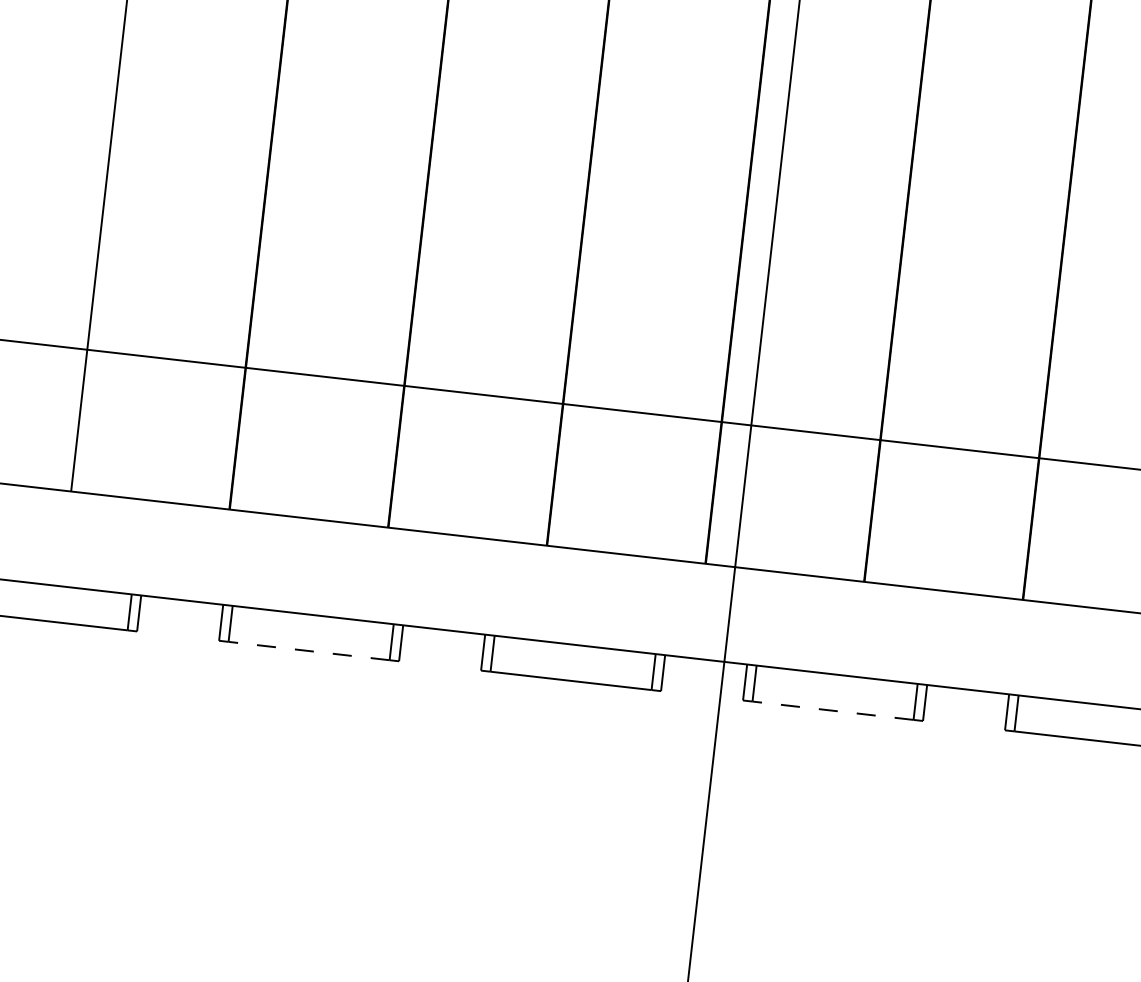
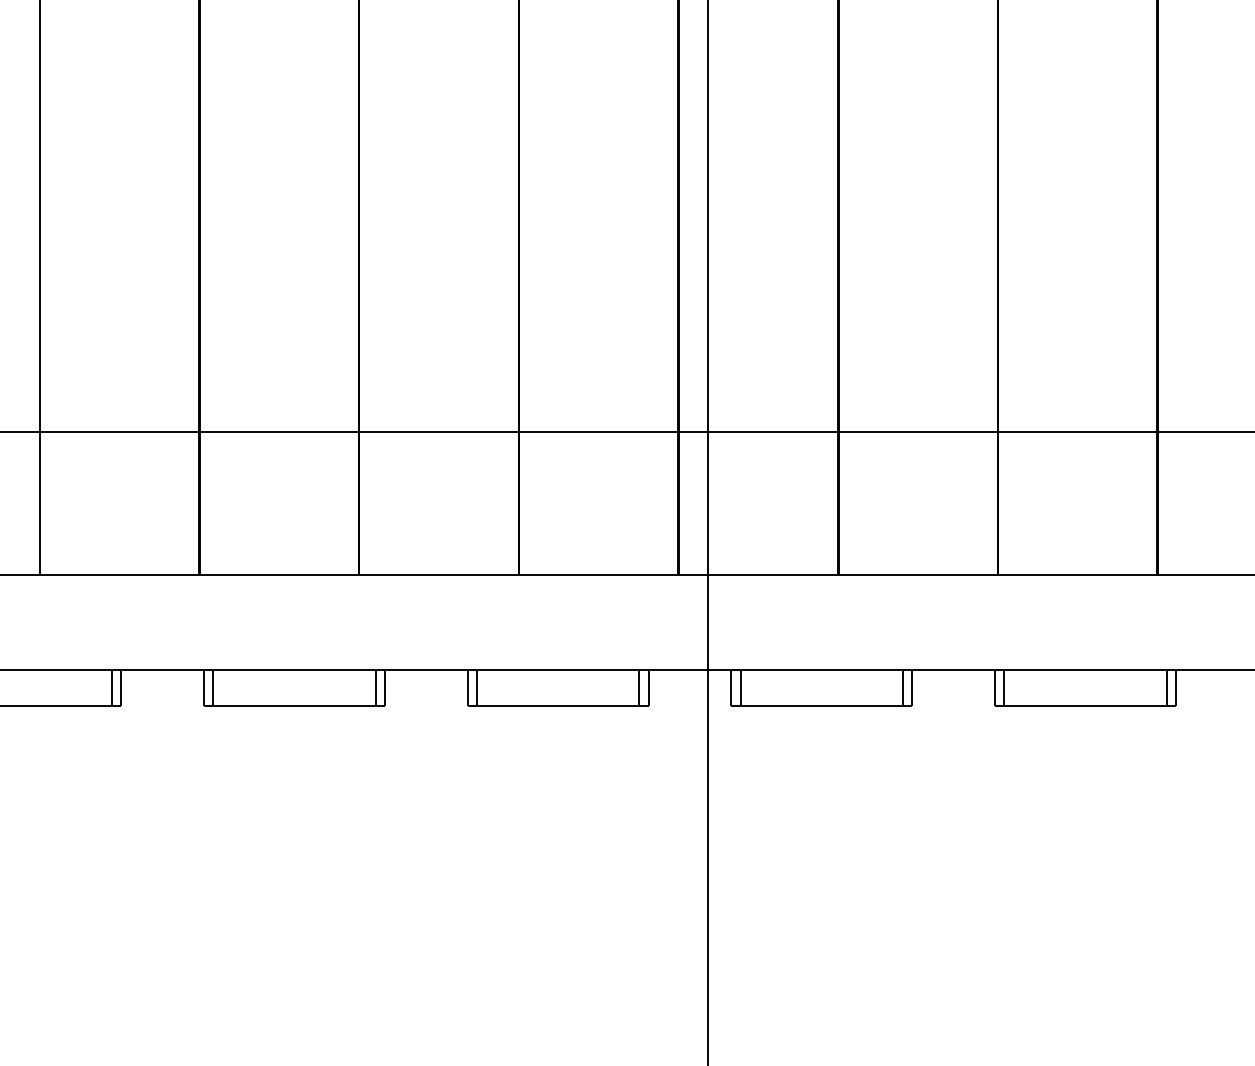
line: (309, 651) -> (294, 706), dashed -> solid
line: (832, 710) -> (821, 706), dashed -> solid

